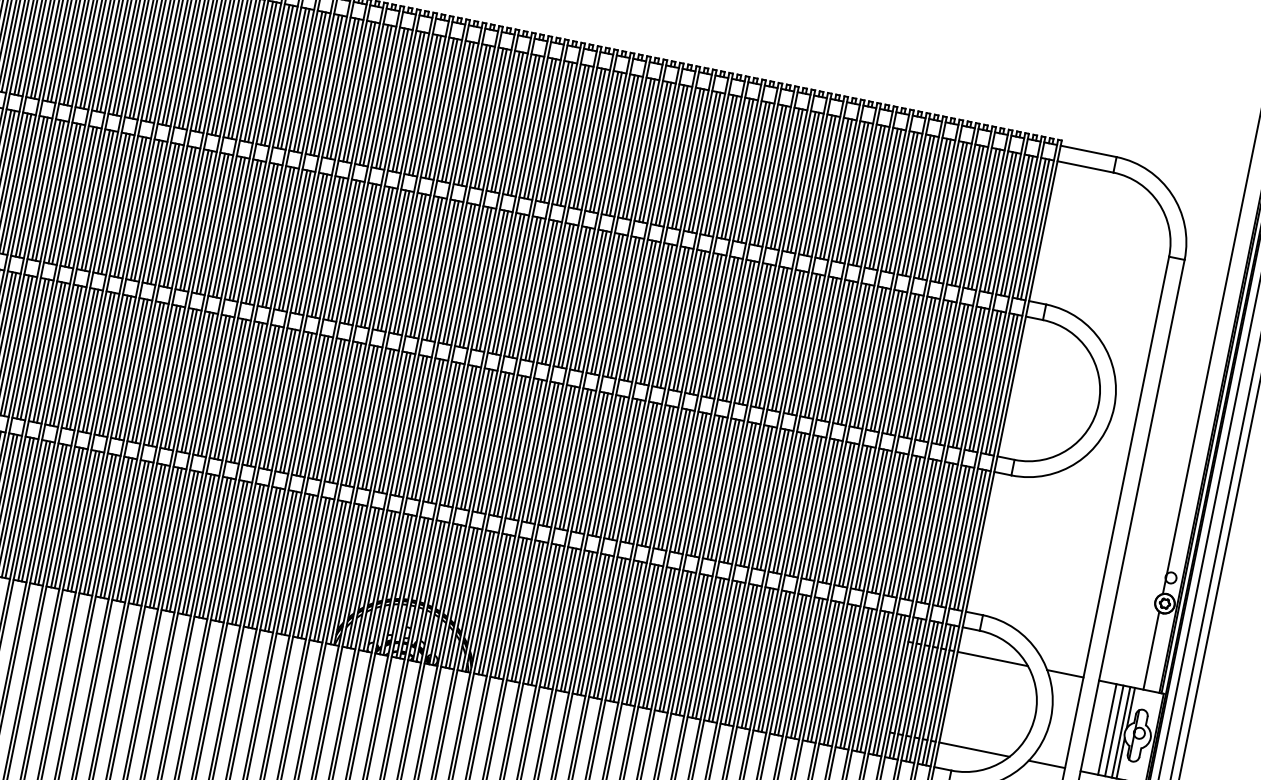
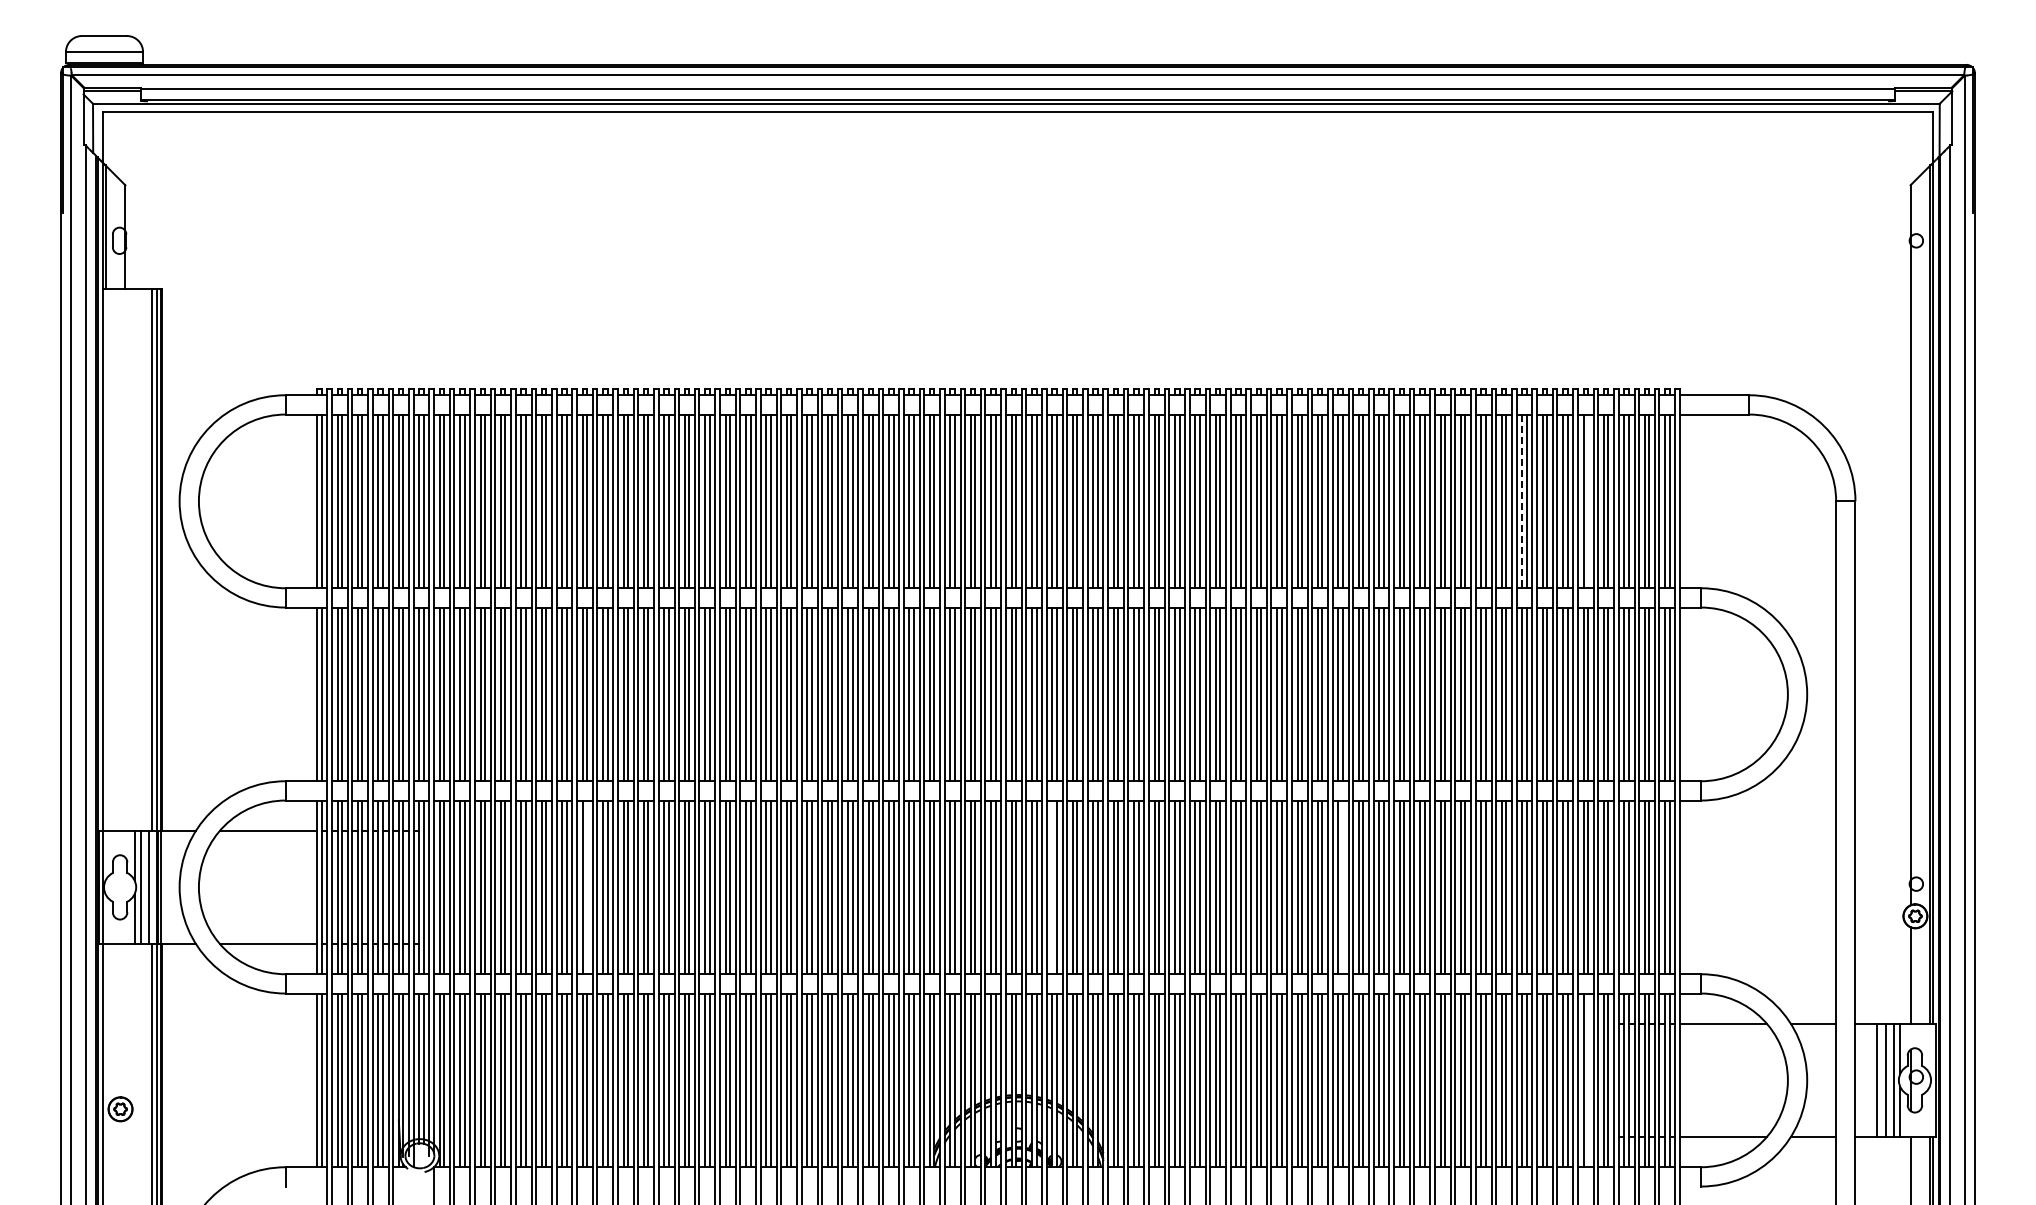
line: (916, 205) -> (1522, 501), solid -> dashed
line: (969, 216) -> (1588, 501), removed
line: (100, 363) -> (587, 887), removed
line: (475, 439) -> (1052, 887), removed
line: (708, 486) -> (1342, 887), removed
line: (874, 682) -> (1588, 1080), removed

